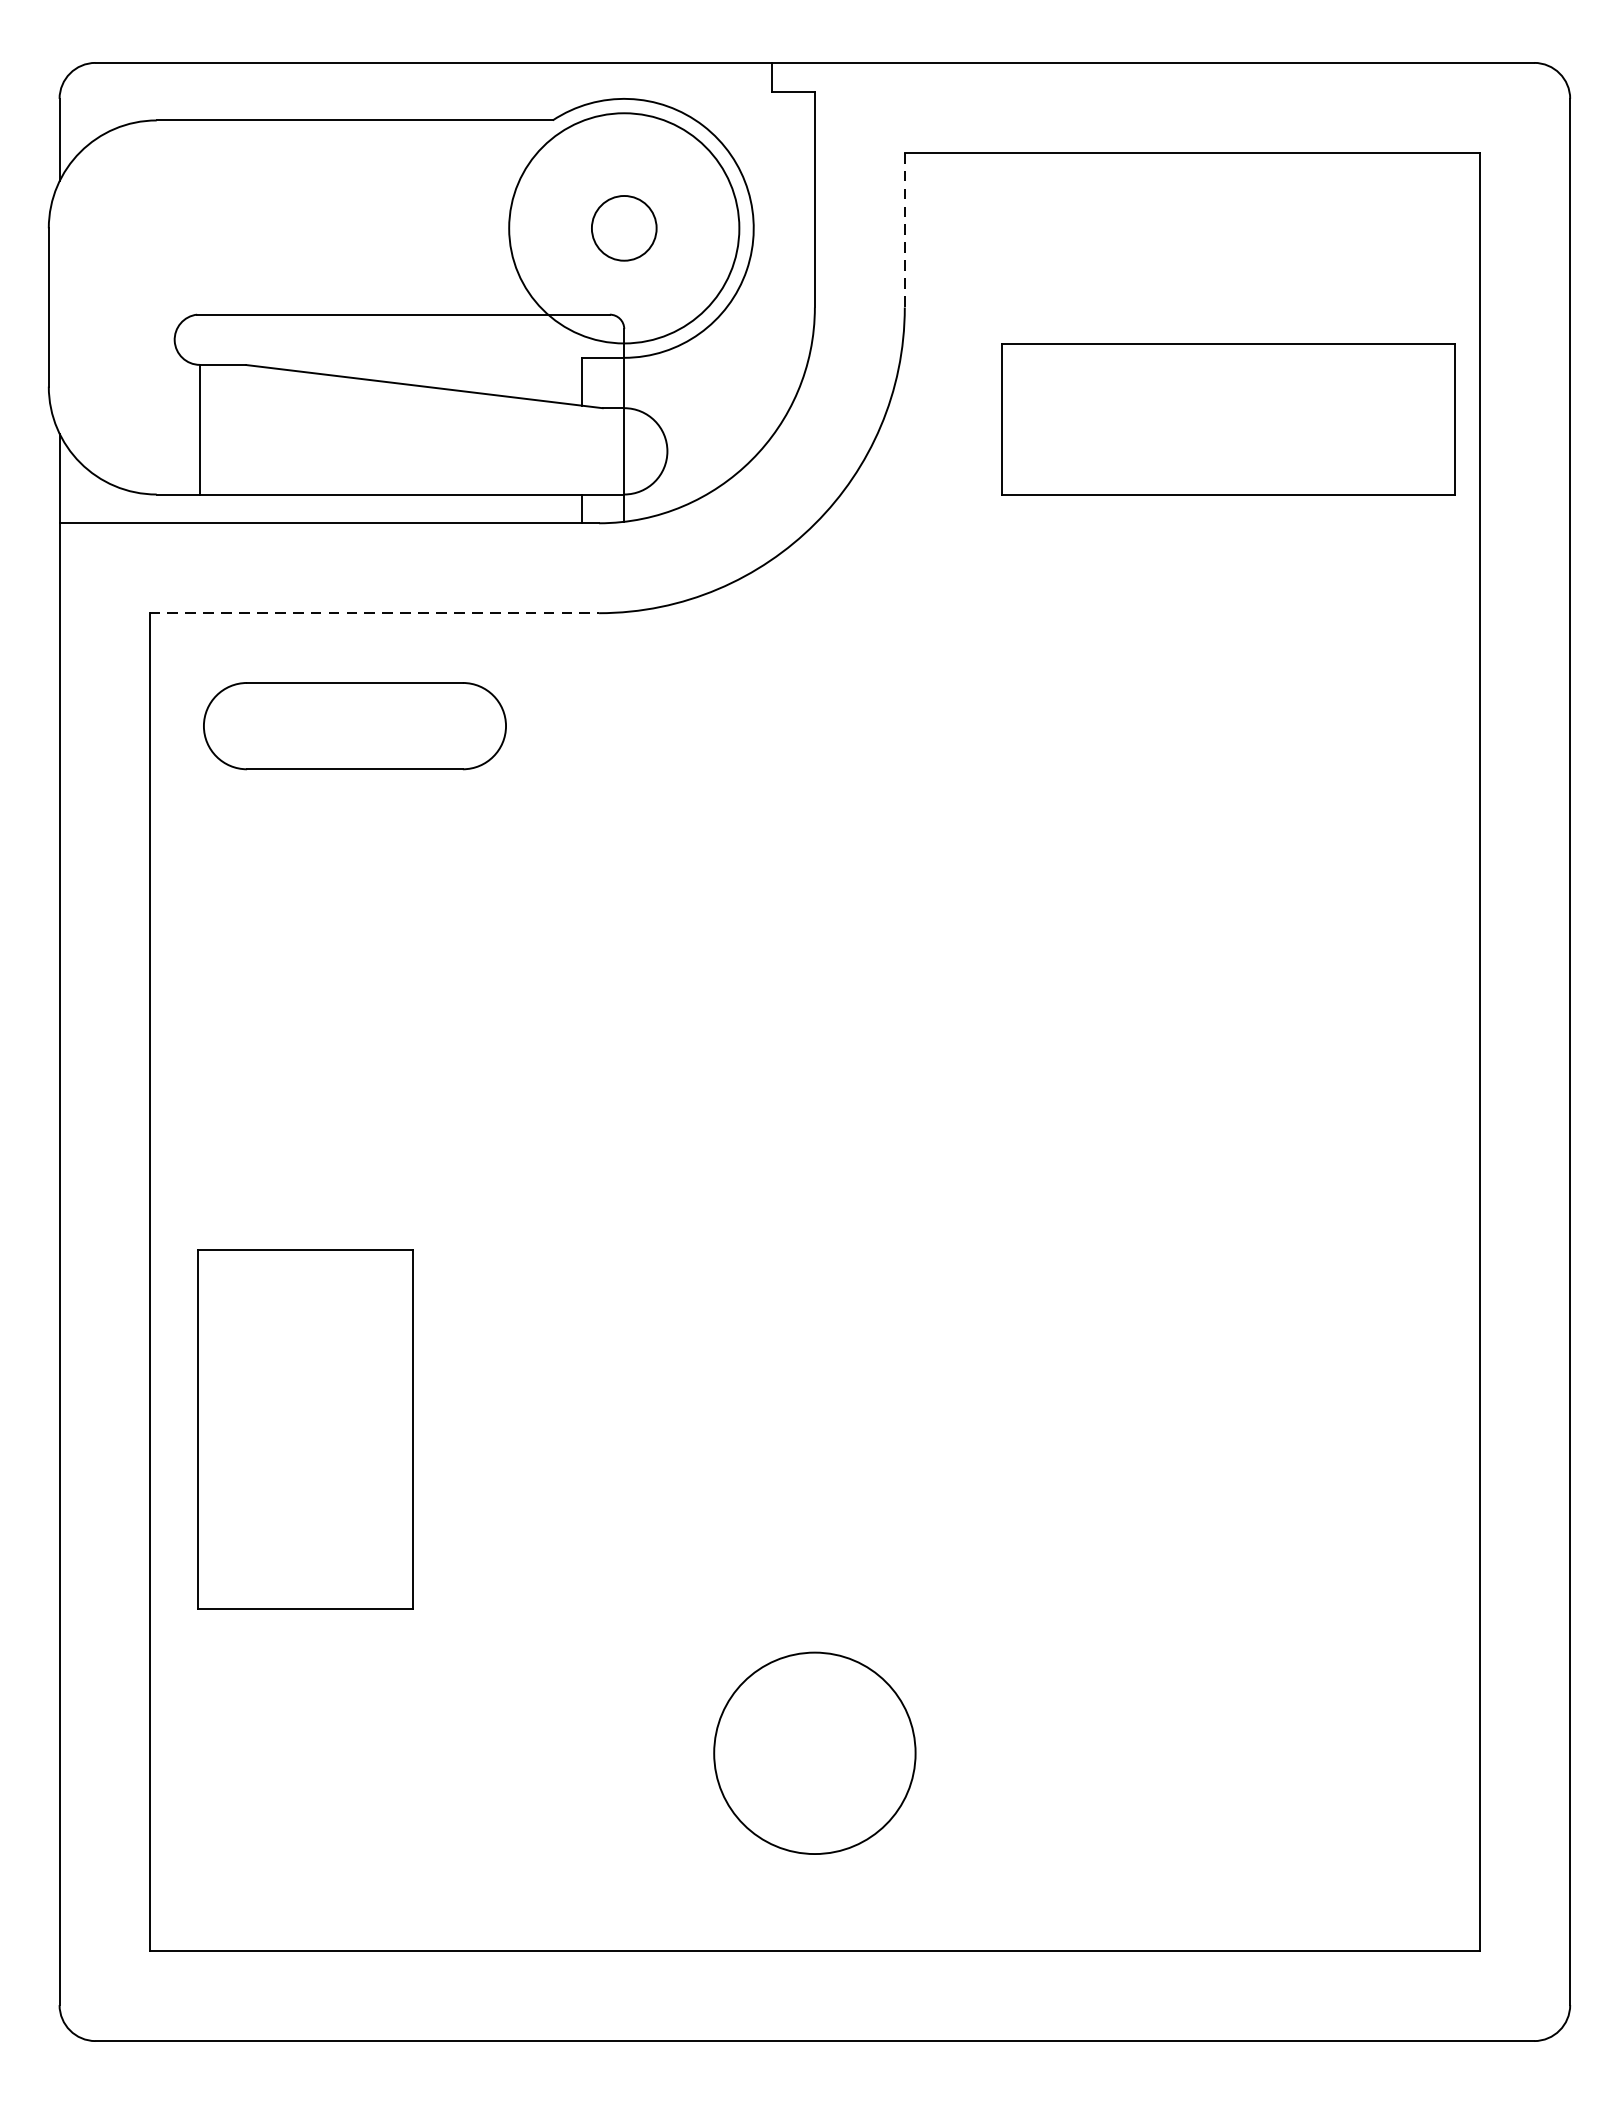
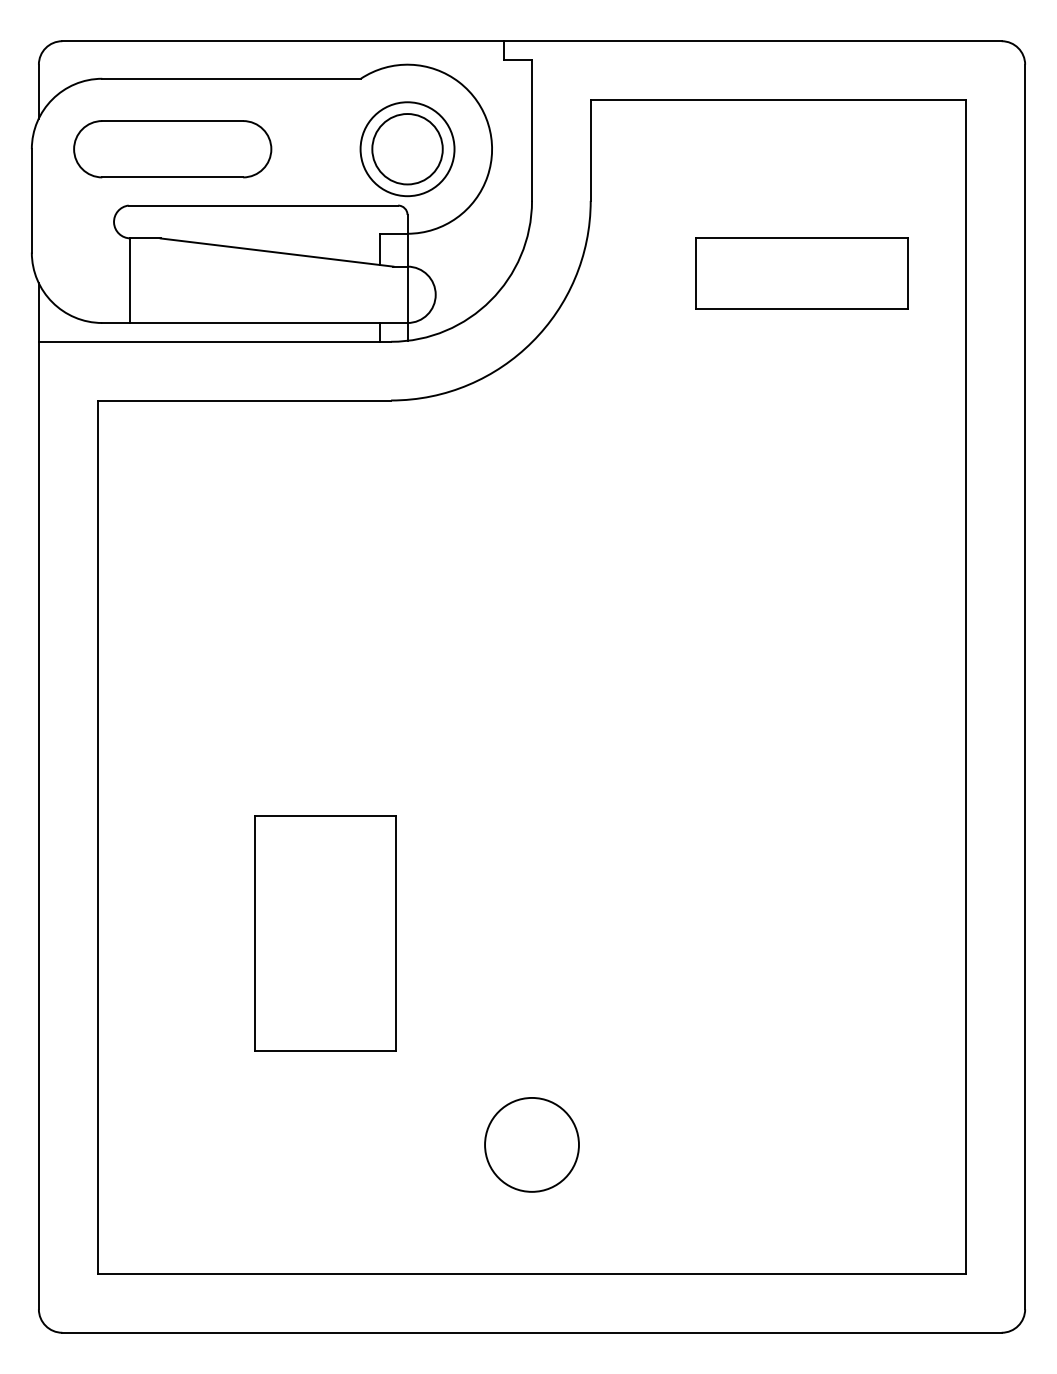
circle: (624, 228) -> (407, 149), size x0.62
circle: (624, 228) -> (407, 149), size x1.67
line: (904, 230) -> (590, 150), dashed -> solid
part: (1227, 418) -> (801, 273), size x0.71
line: (374, 613) -> (244, 400), dashed -> solid
part: (354, 726) -> (172, 149), moved
part: (305, 1429) -> (325, 933), moved
circle: (814, 1752) -> (531, 1144), size x0.71

